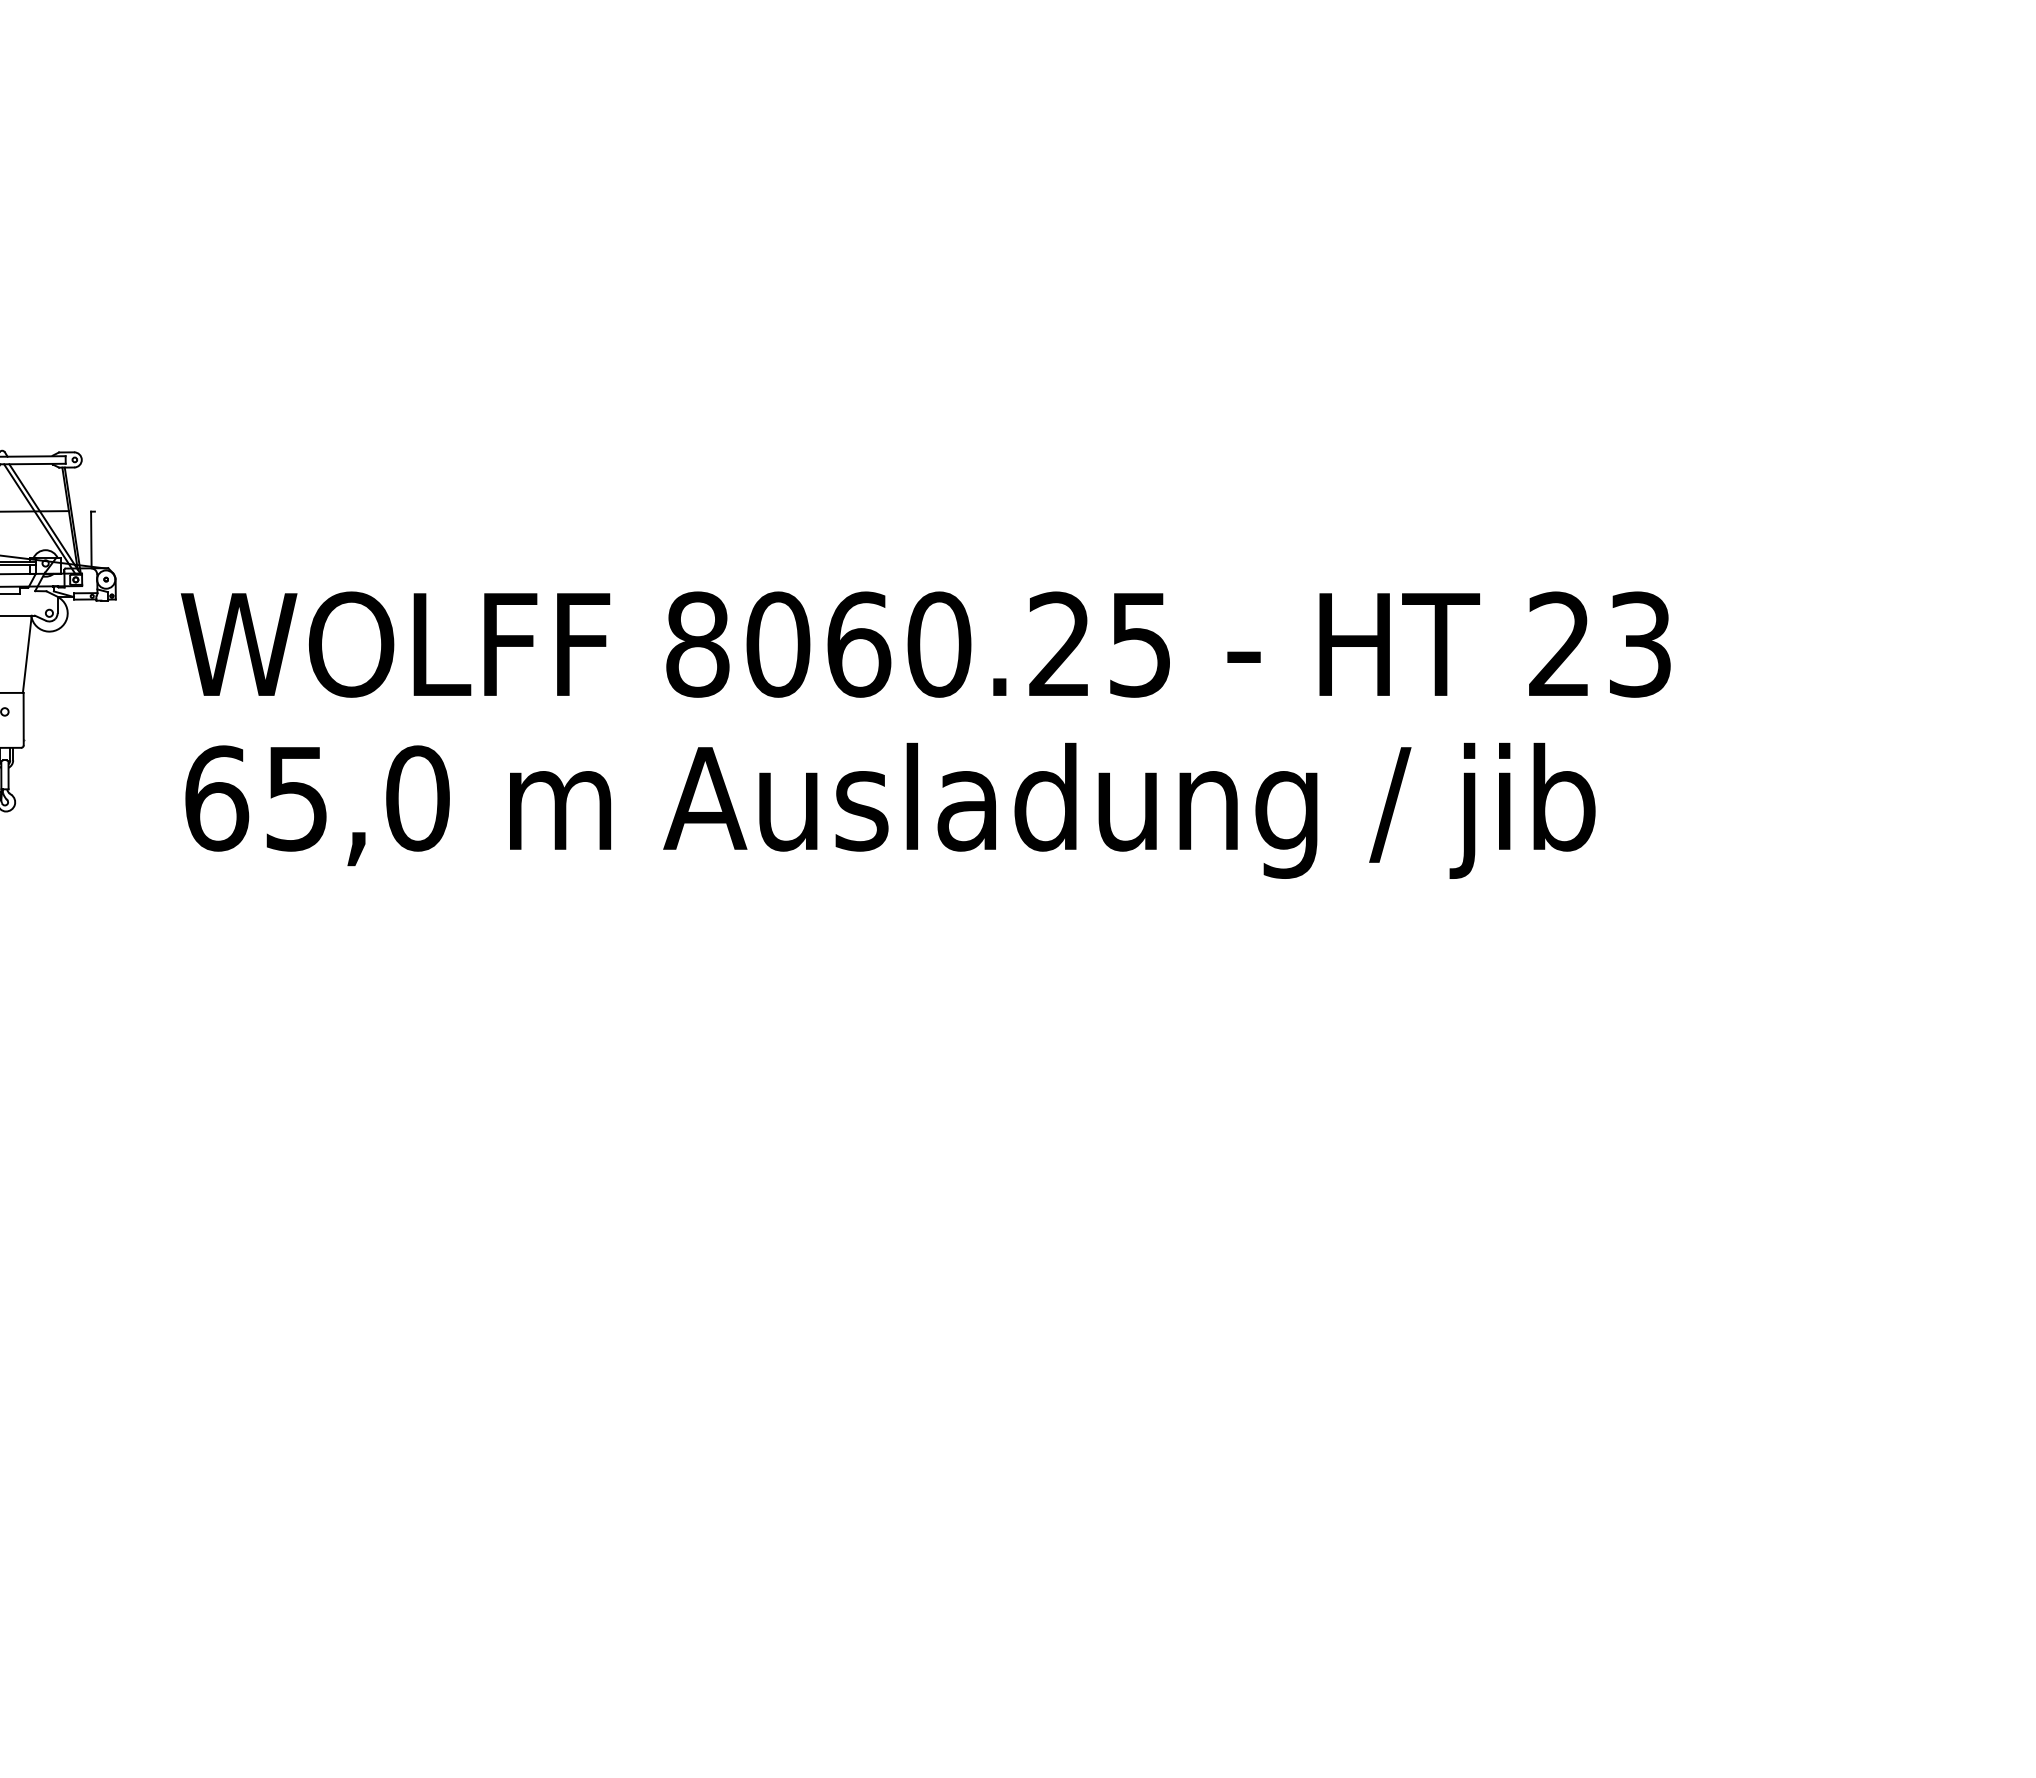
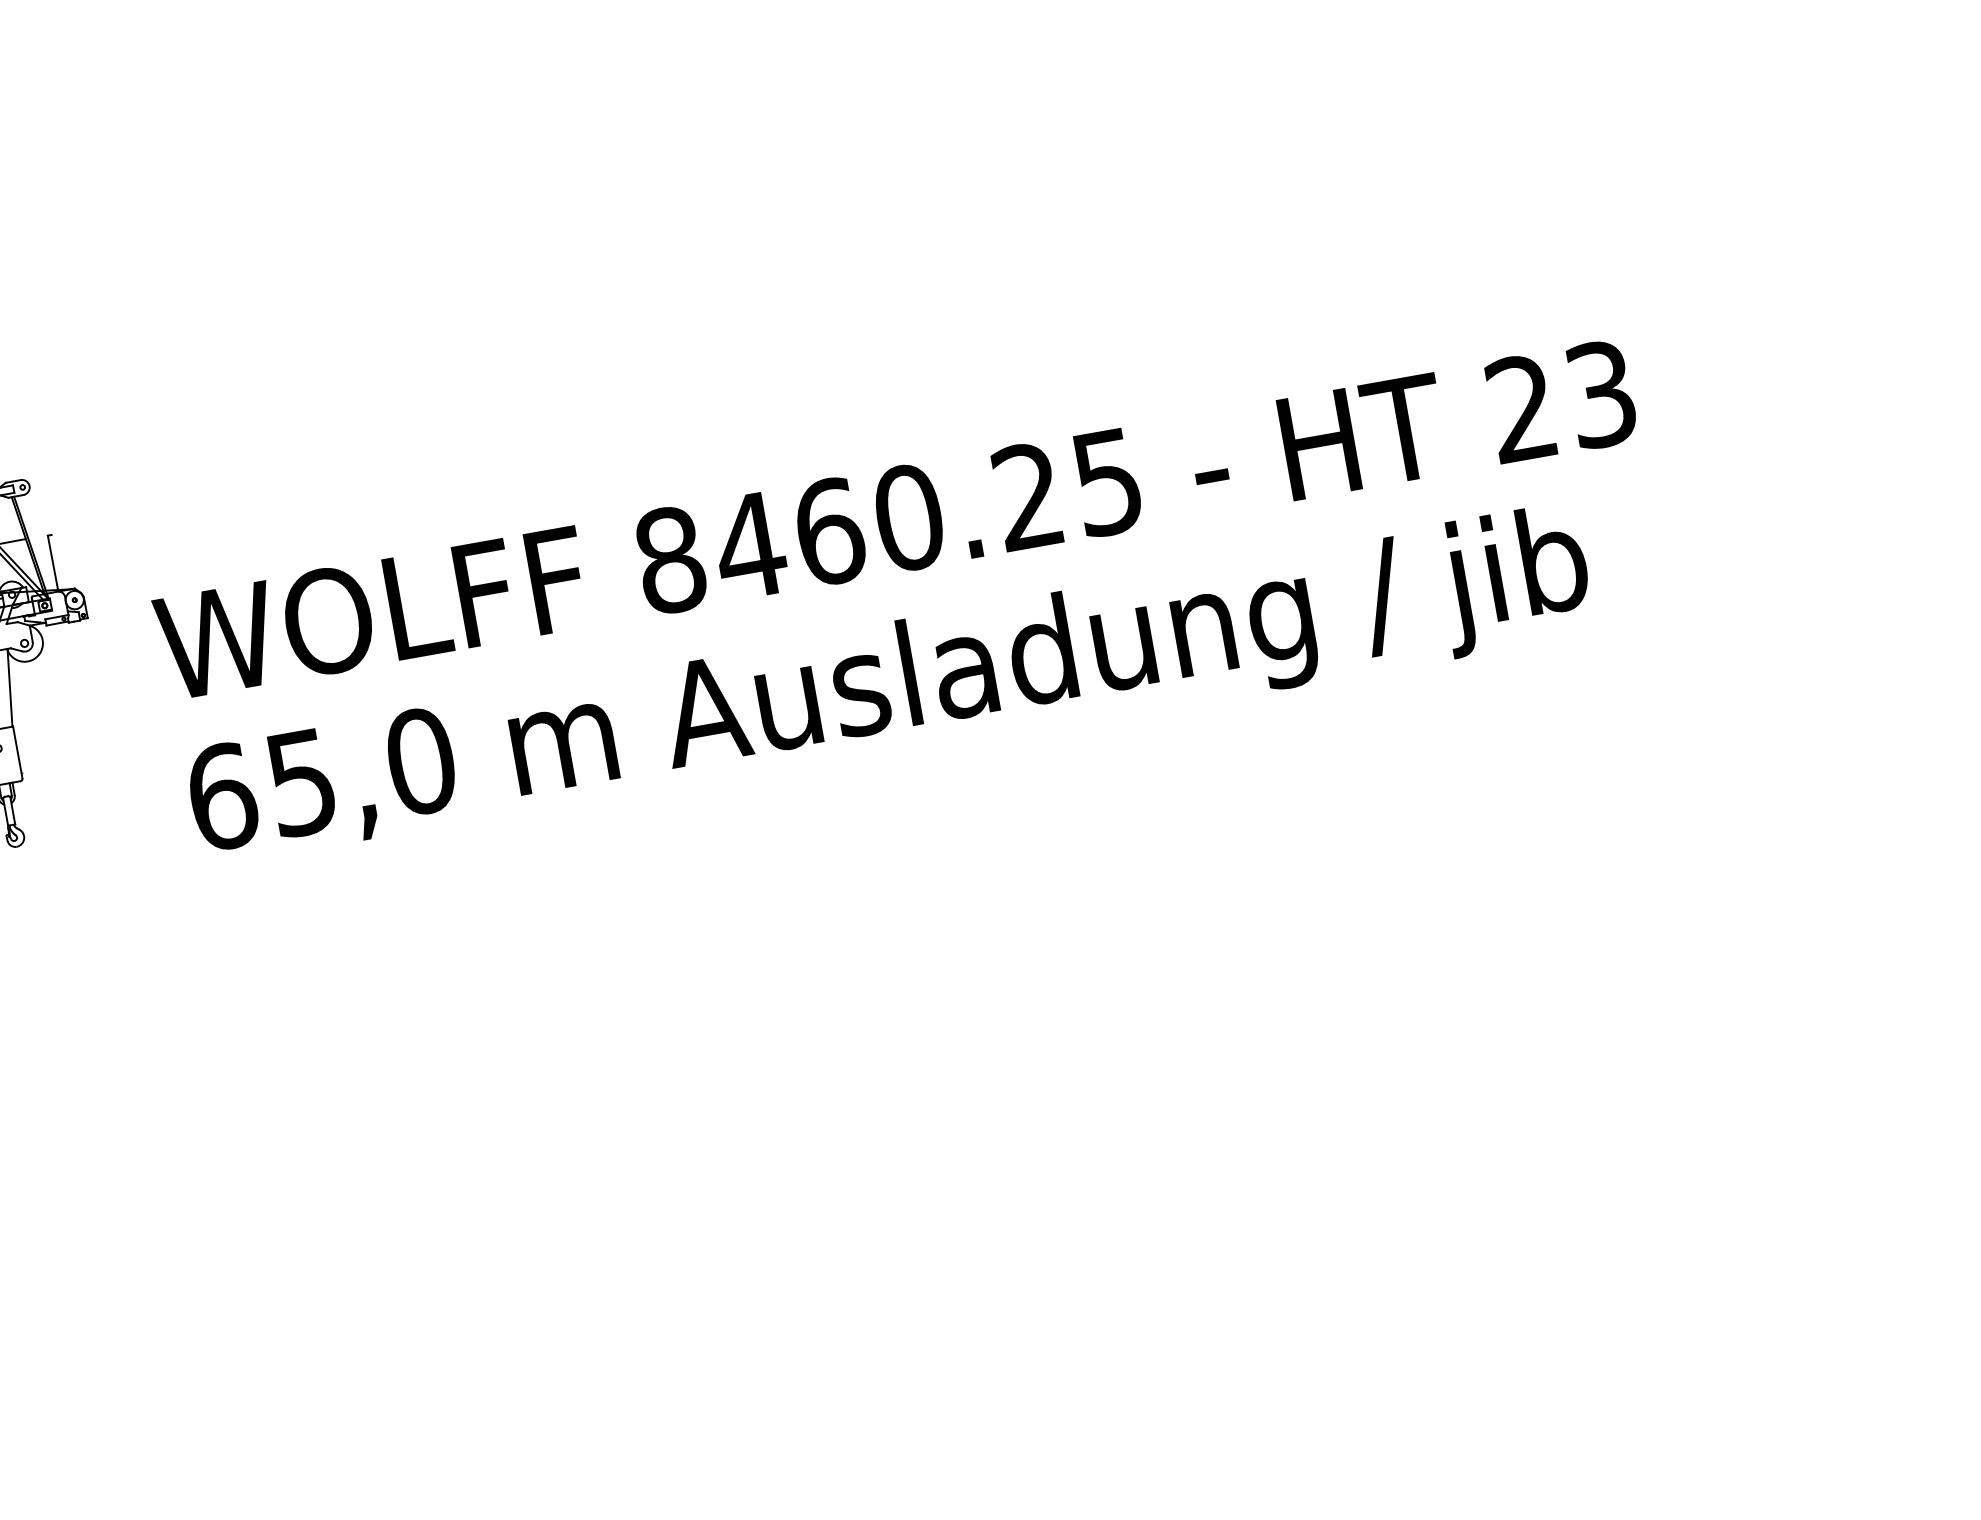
text: (777, 644) -> (749, 546), 8060.25 -> 8460.25

